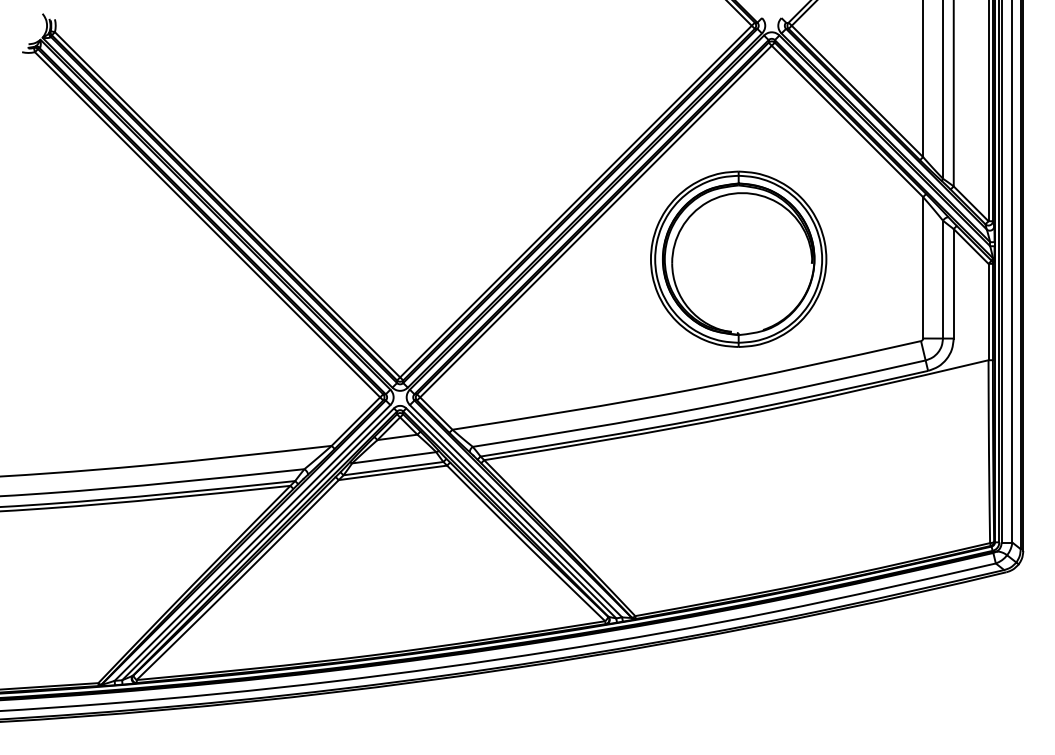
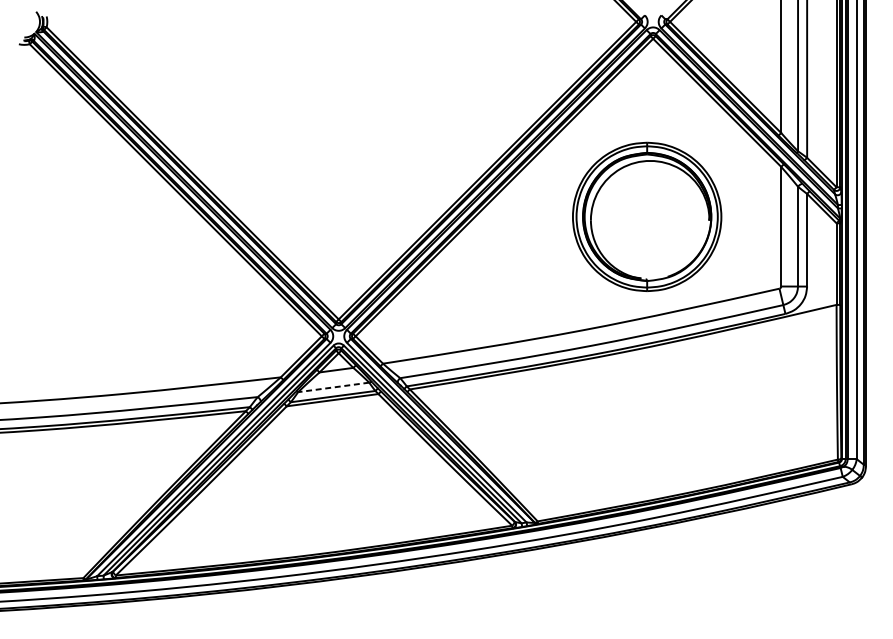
part: (738, 258) -> (647, 216), moved
line: (393, 457) -> (333, 387), solid -> dashed

